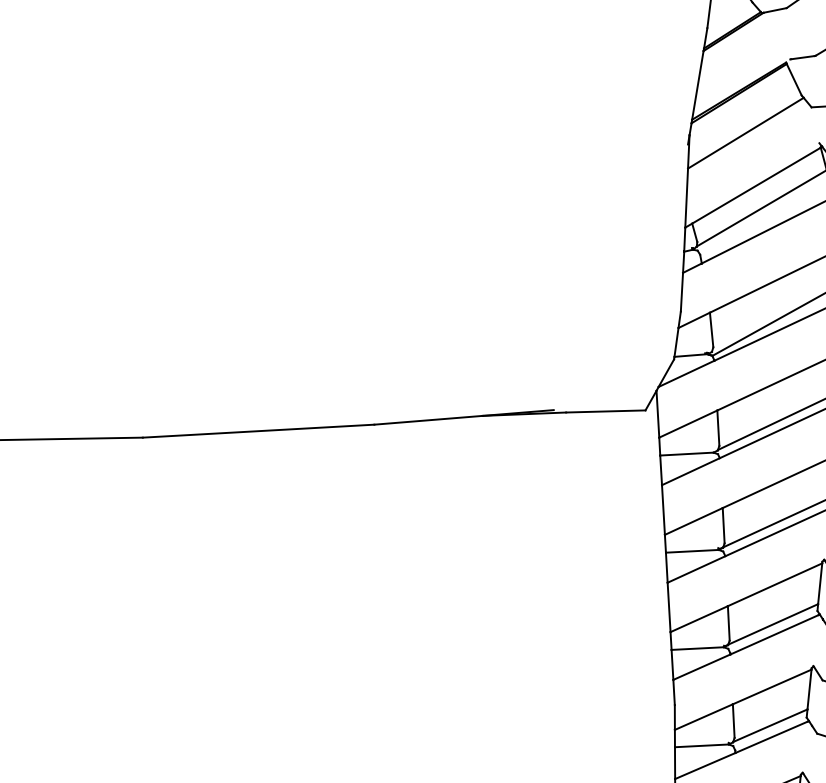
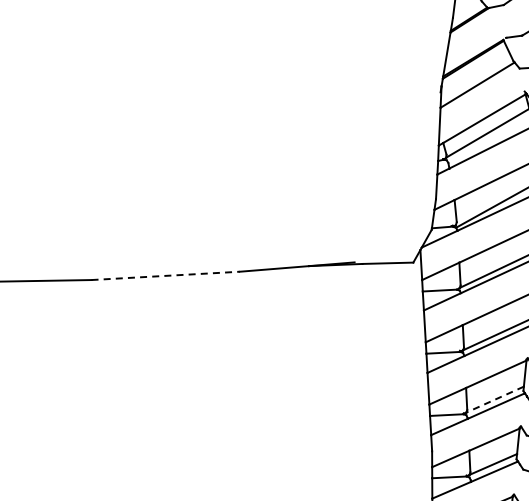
line: (259, 430) -> (166, 275), solid -> dashed
line: (773, 624) -> (495, 399), solid -> dashed

